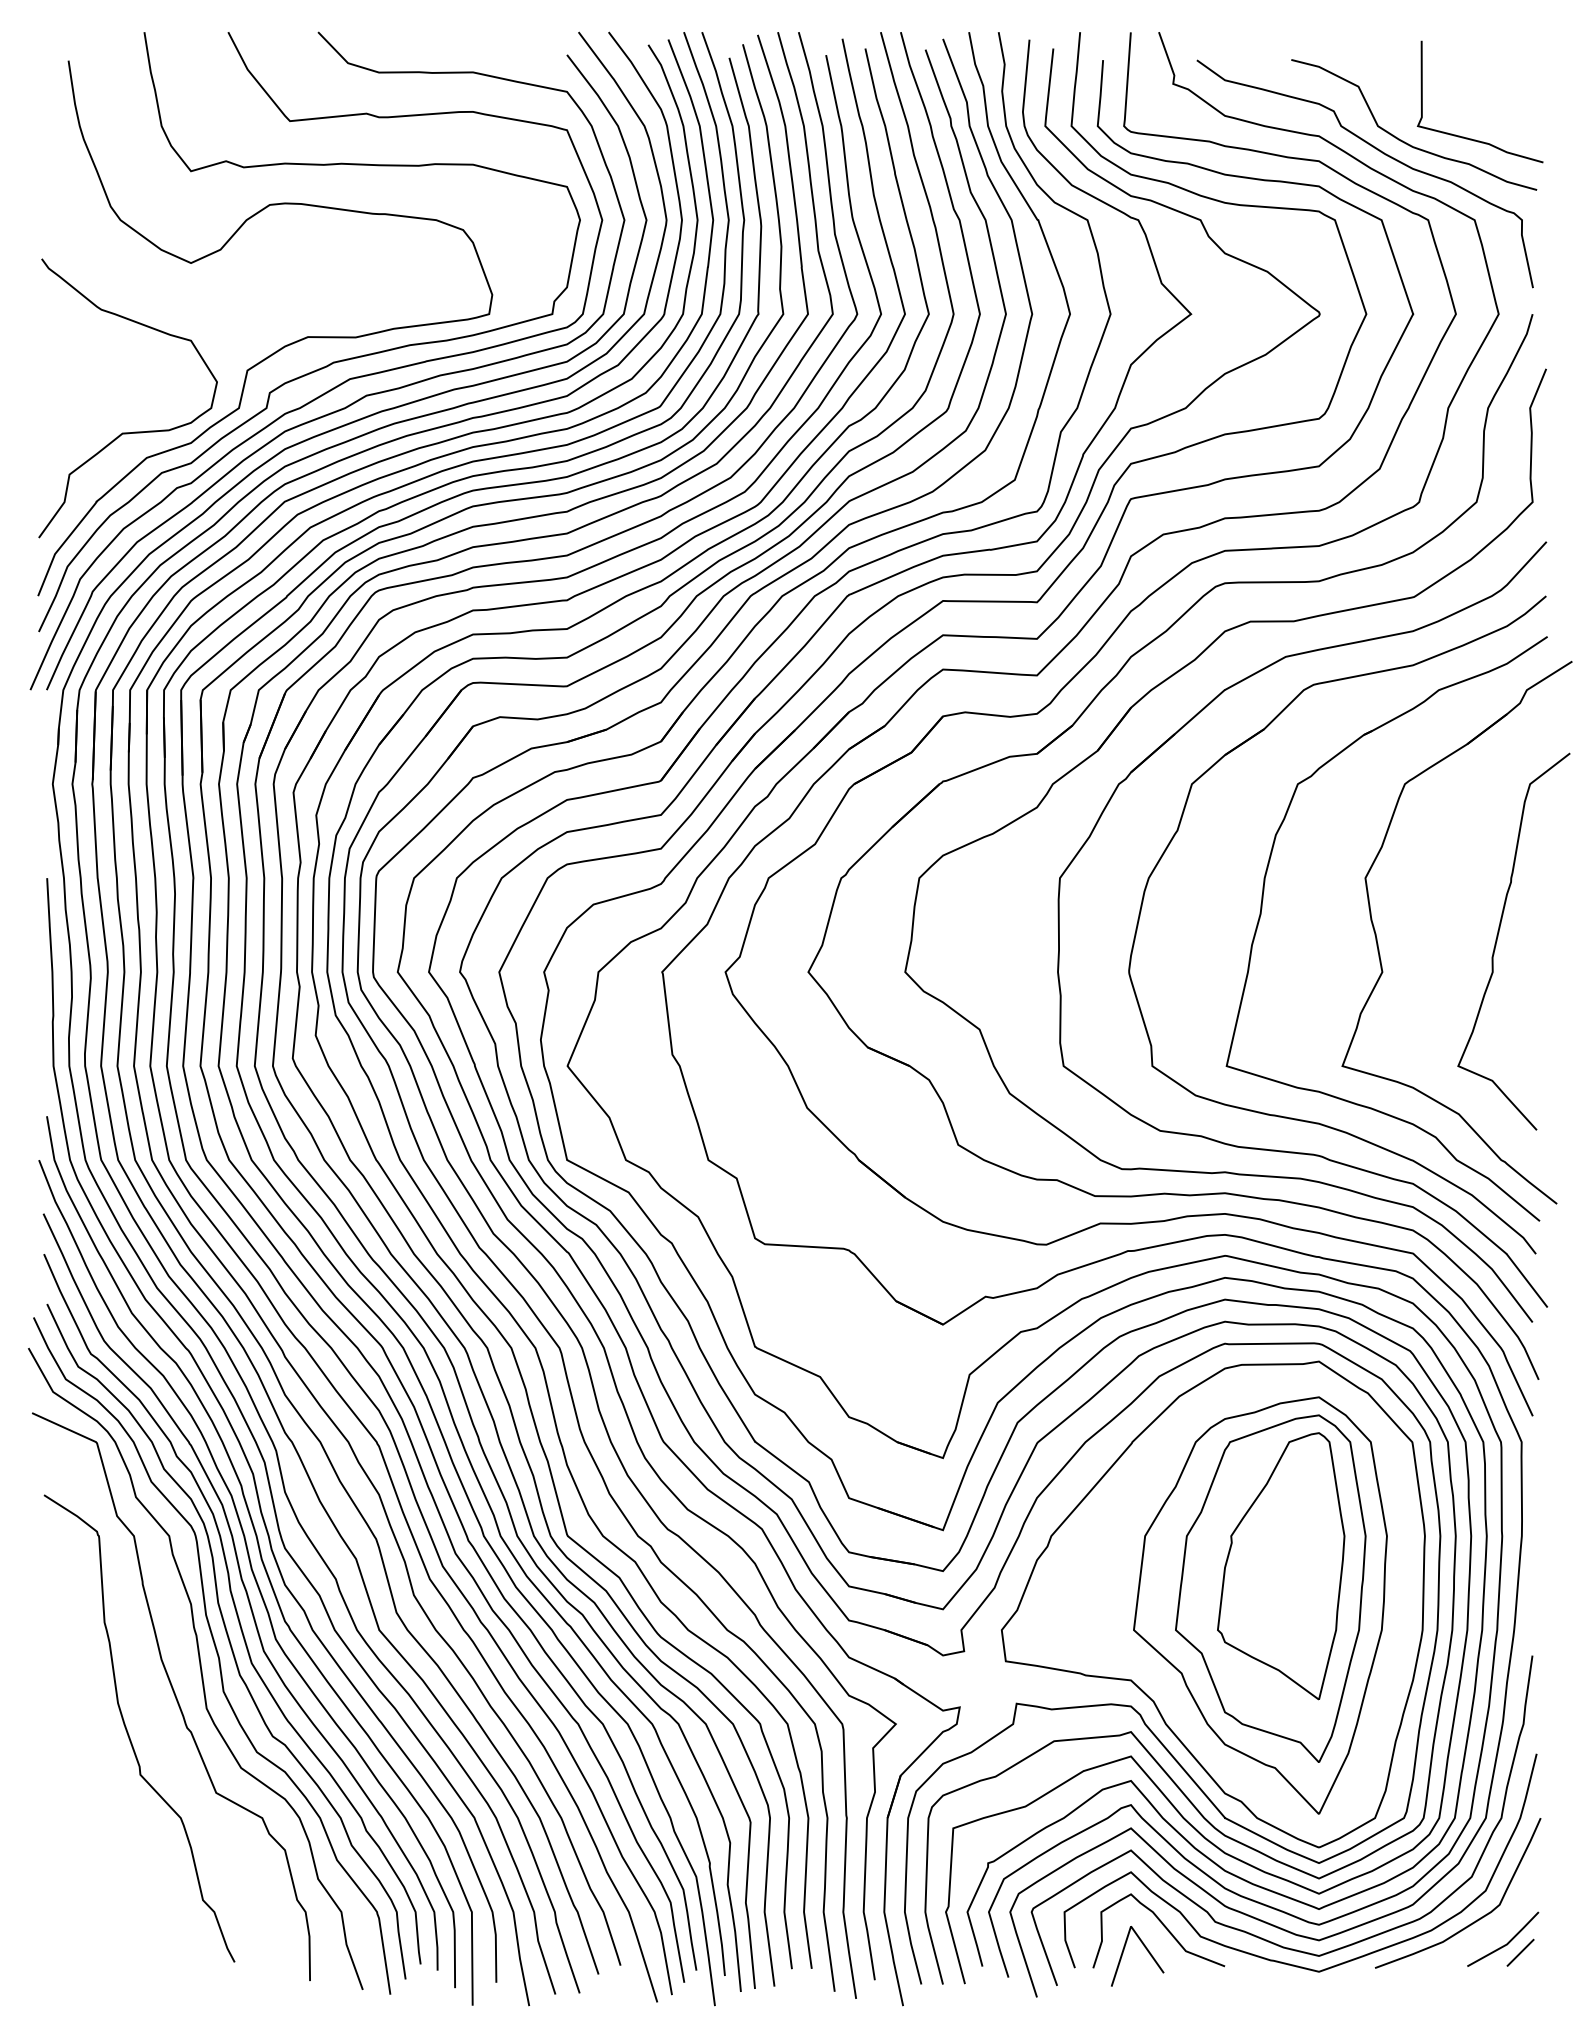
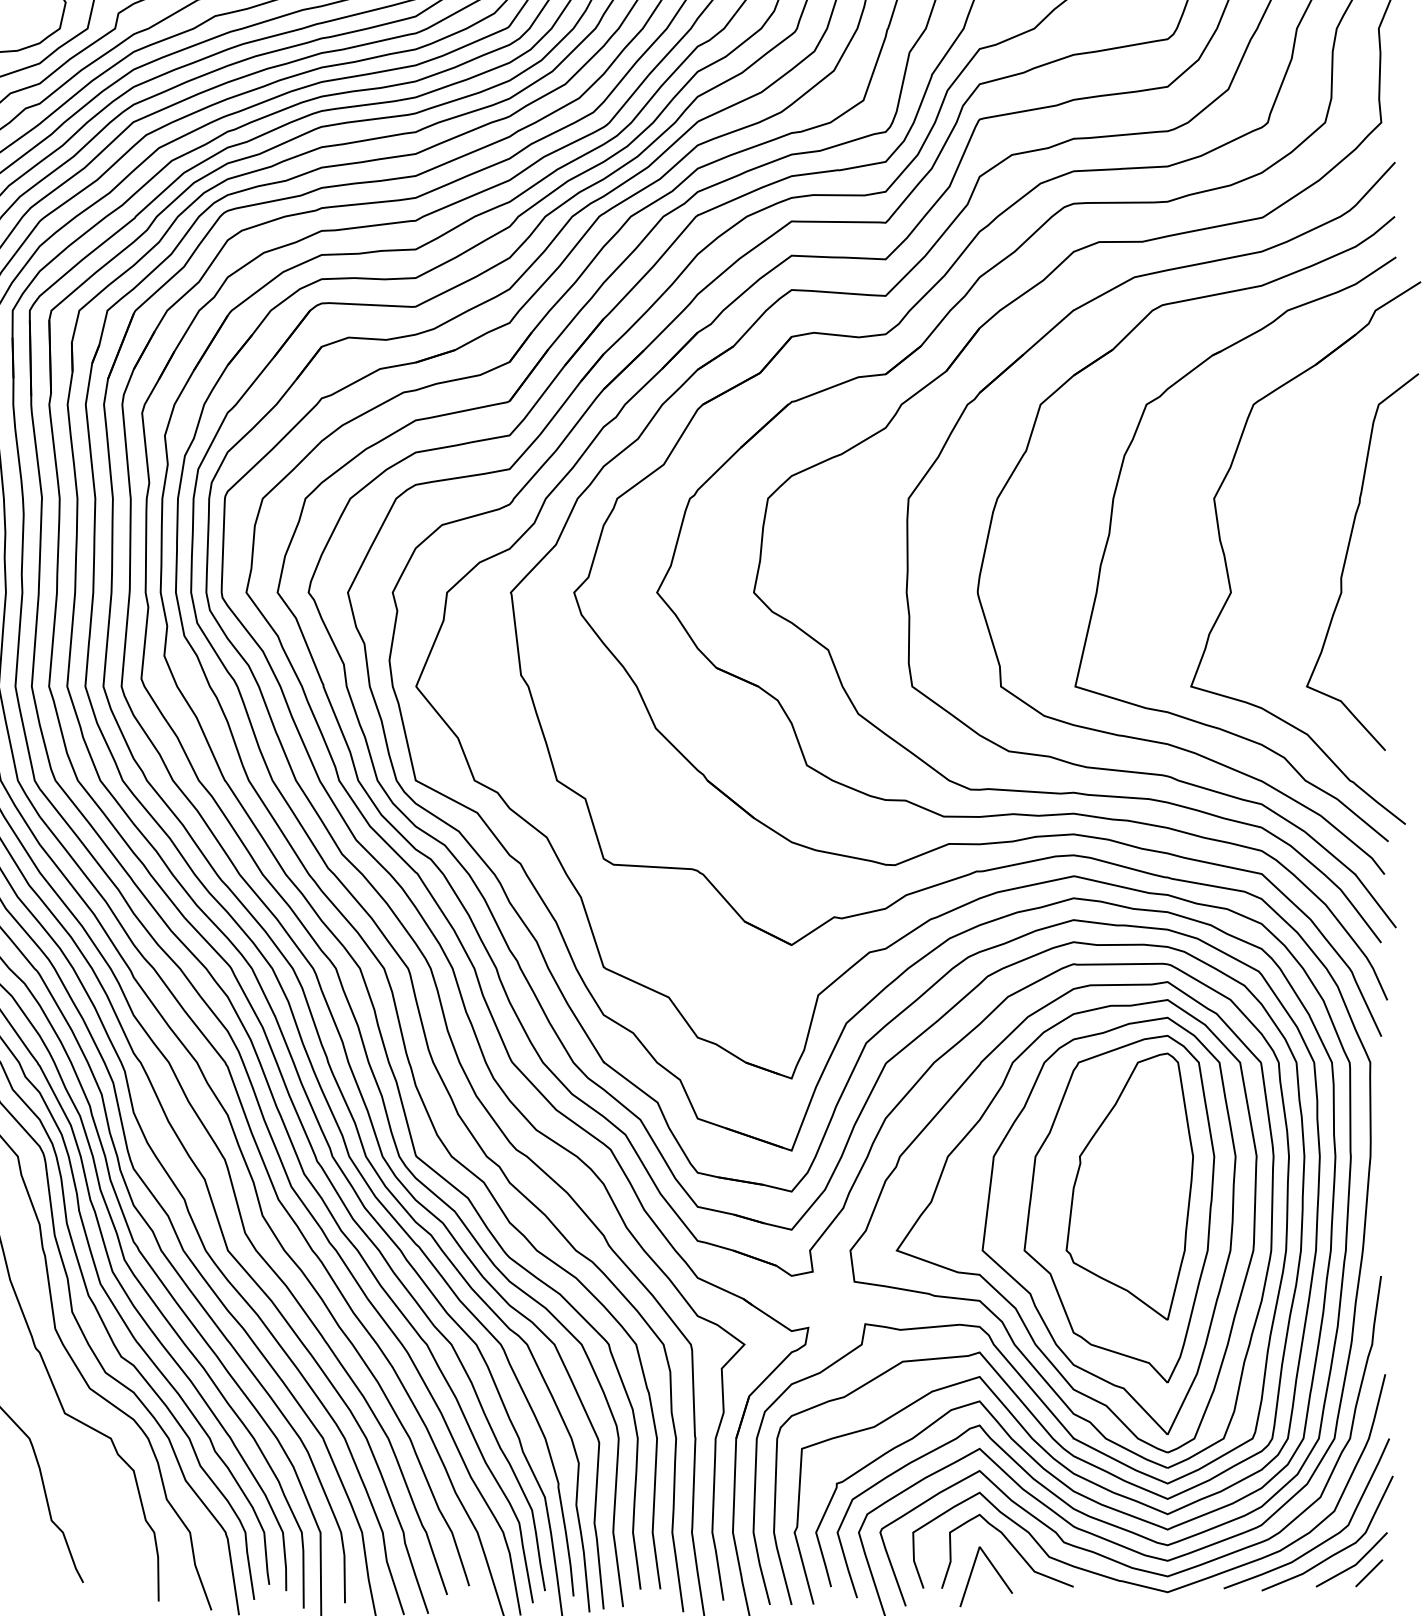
part: (1227, 1605) -> (1076, 1225), added
curve: (1491, 1929) -> (1340, 1549), added

